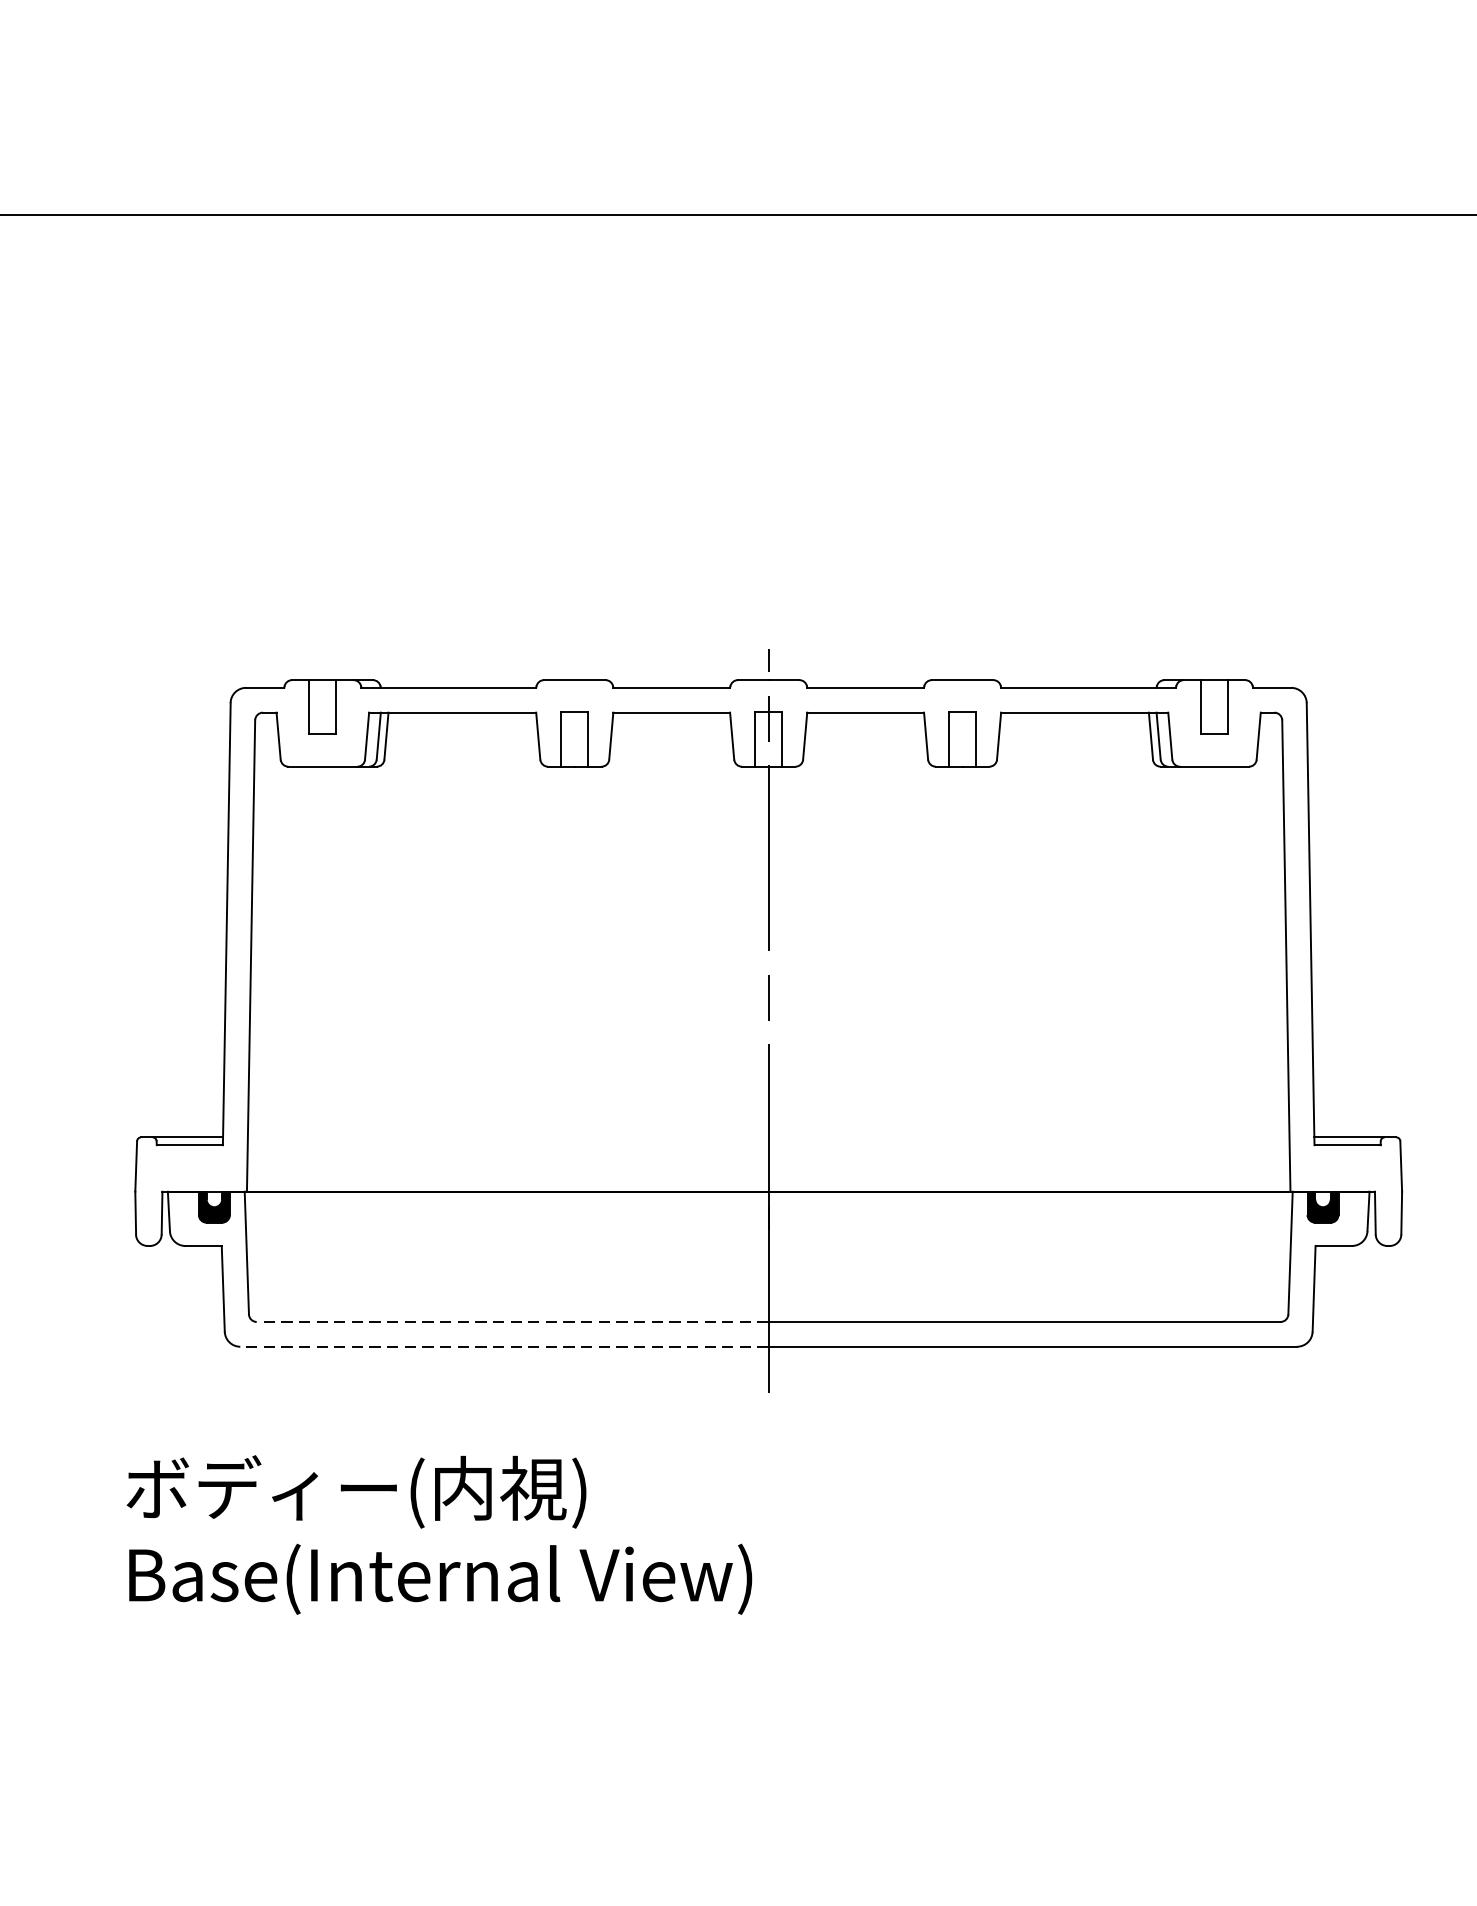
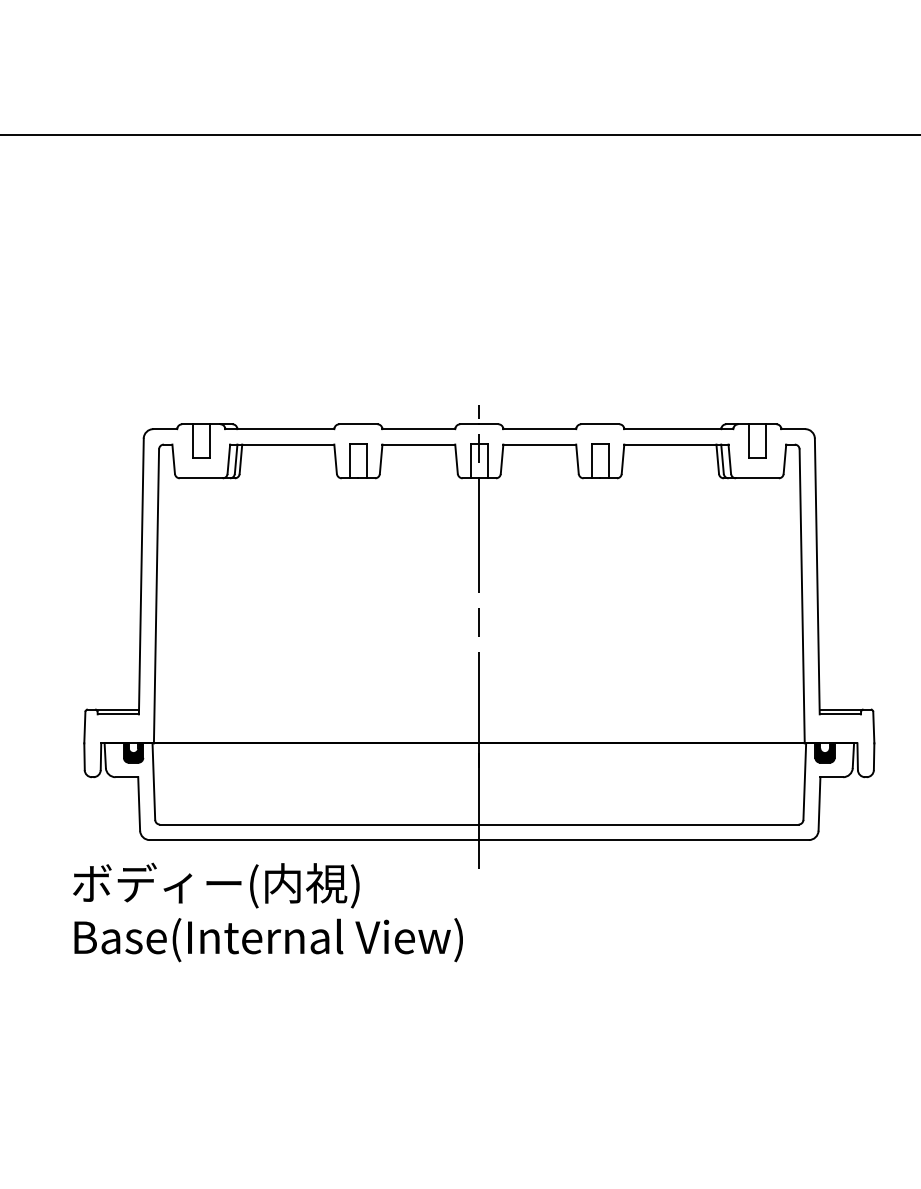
line: (512, 1321) -> (319, 824), dashed -> solid
line: (504, 1347) -> (314, 840), dashed -> solid
text: (438, 1535) -> (267, 912), moved

